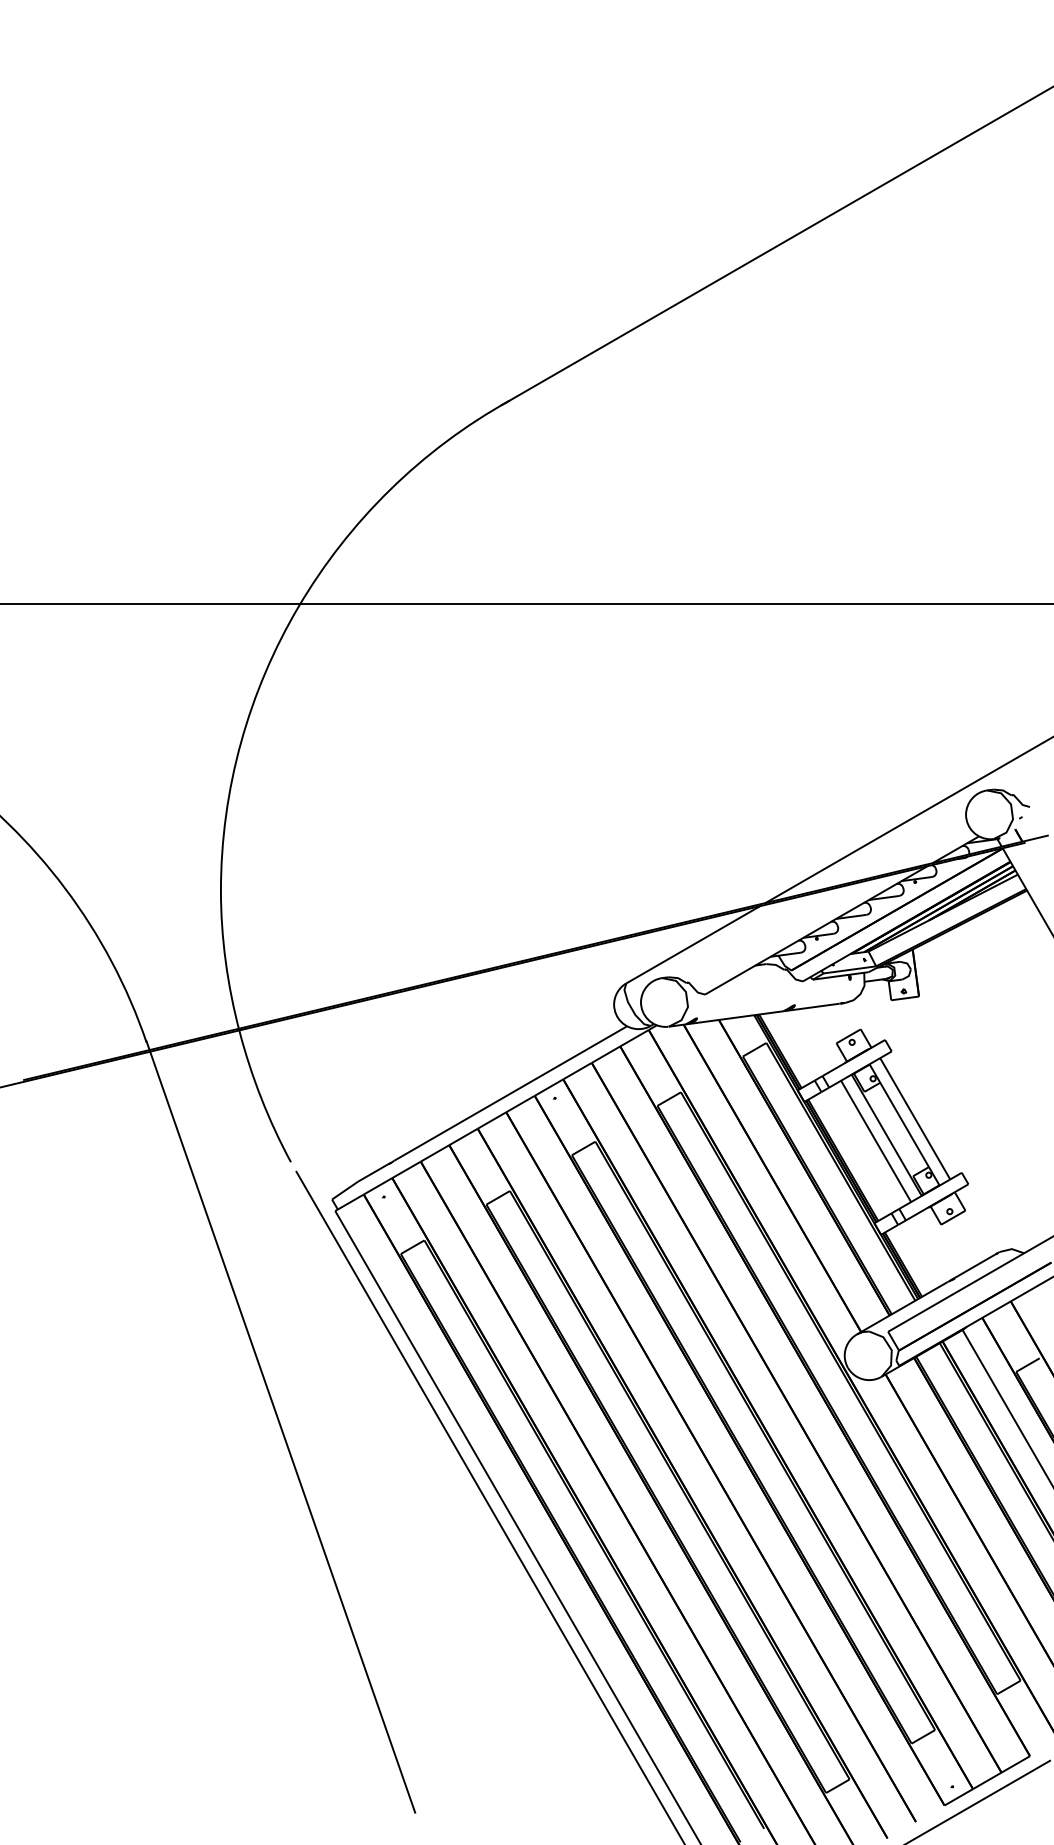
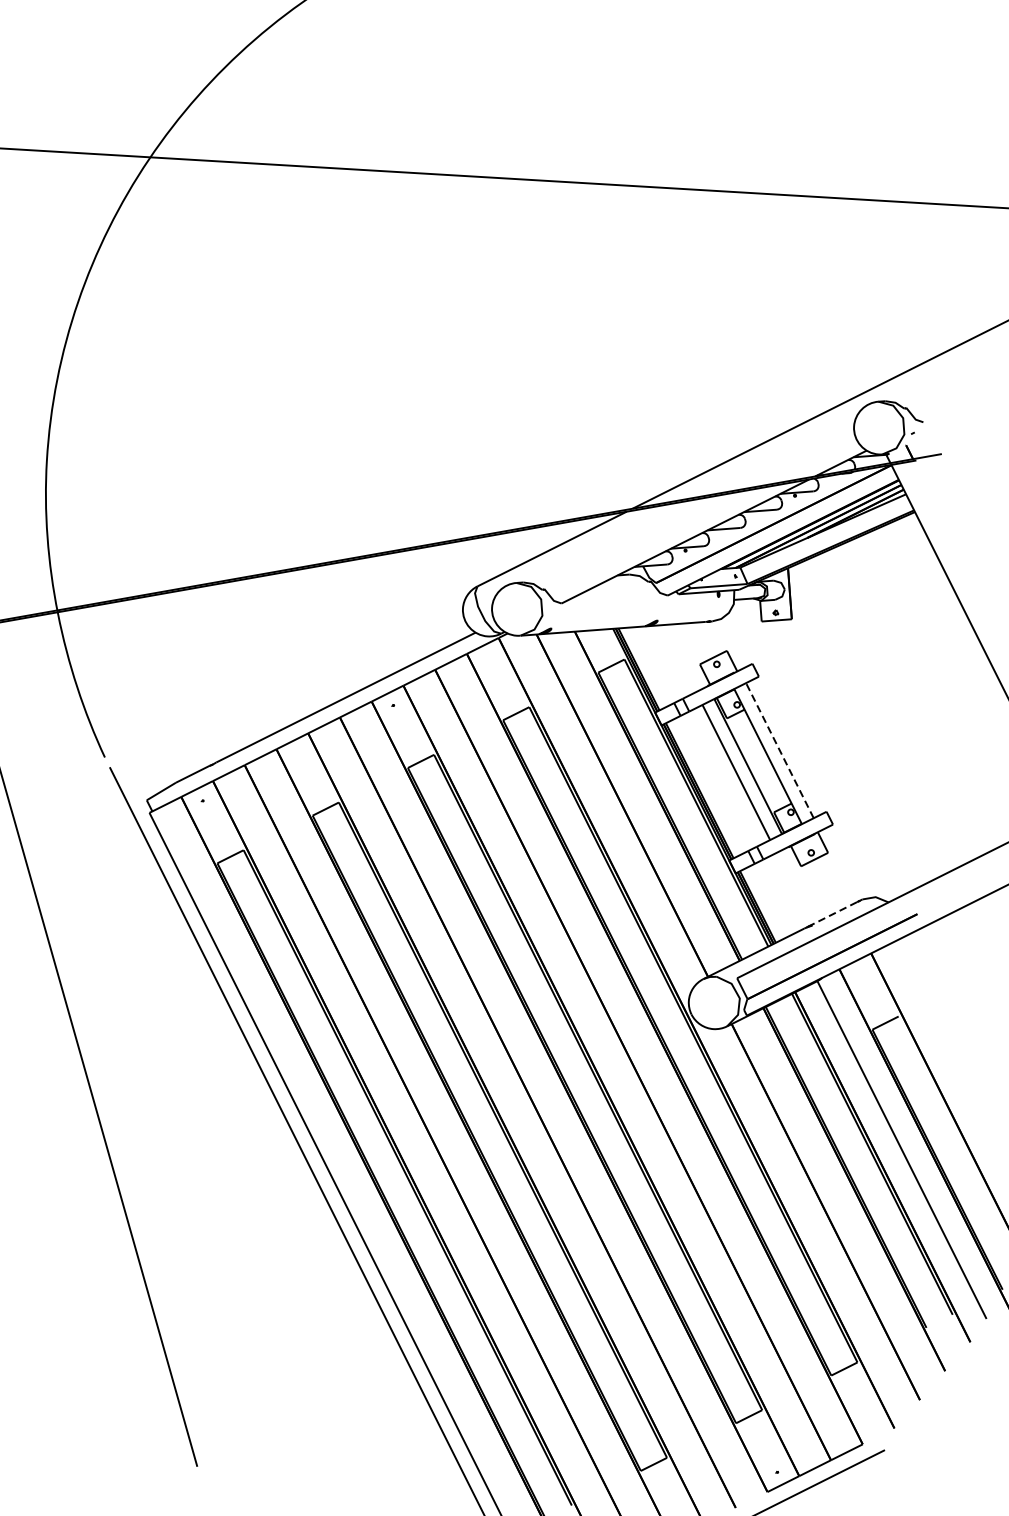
line: (914, 1118) -> (779, 750), solid -> dashed
line: (972, 1267) -> (832, 914), solid -> dashed

